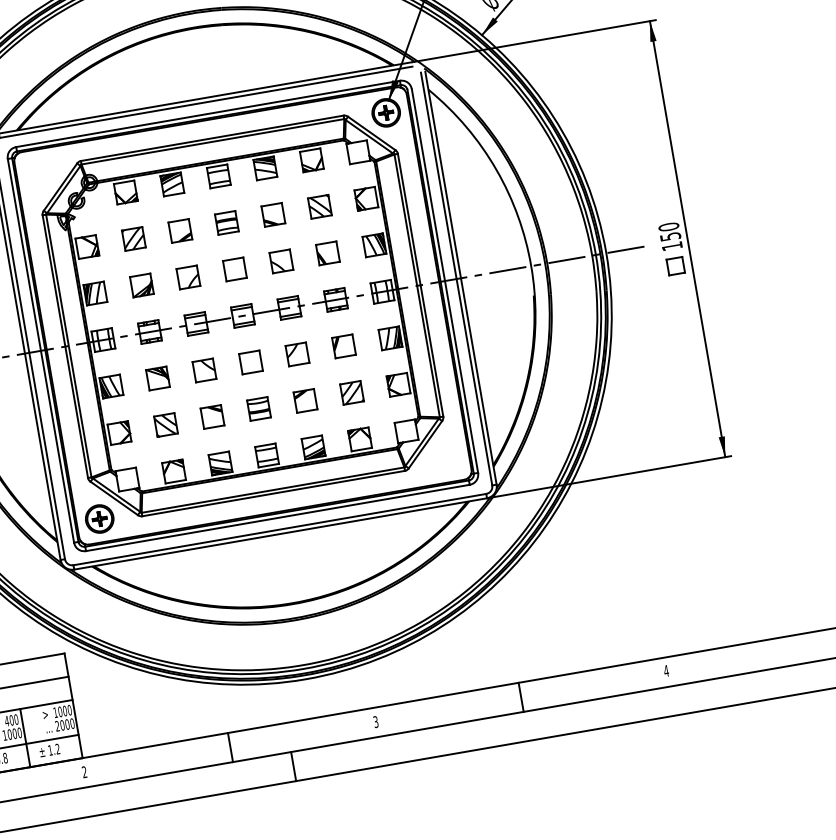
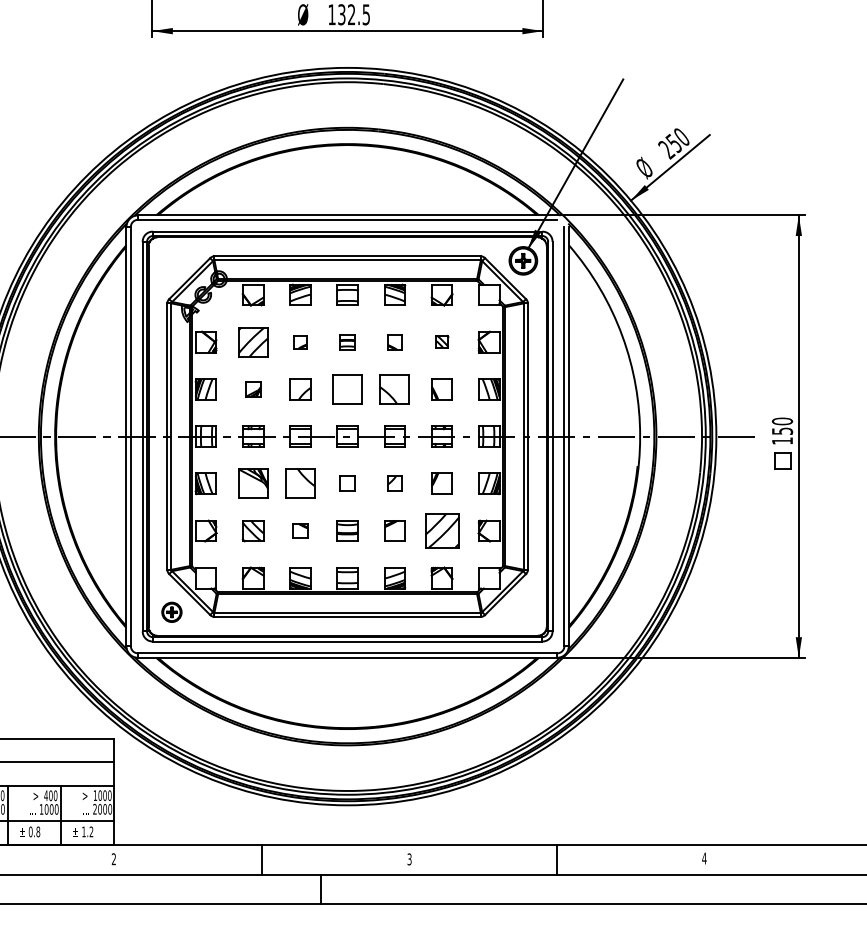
part: (320, 206) -> (442, 341), size x0.6
part: (273, 215) -> (394, 342), size x0.7
part: (226, 223) -> (347, 342), size x0.7
part: (180, 231) -> (300, 342), size x0.6
part: (134, 239) -> (253, 342), size x1.4
part: (281, 261) -> (394, 389), size x1.4
part: (234, 269) -> (347, 389), size x1.4
part: (142, 285) -> (253, 389), size x0.7
part: (297, 354) -> (394, 483), size x0.7
part: (250, 362) -> (347, 483), size x0.7
part: (204, 370) -> (300, 483), size x1.4
part: (158, 378) -> (253, 483), size x1.4
part: (351, 392) -> (441, 530), size x1.6
part: (212, 416) -> (300, 530), size x0.7
part: (99, 519) -> (171, 612), size x0.7

